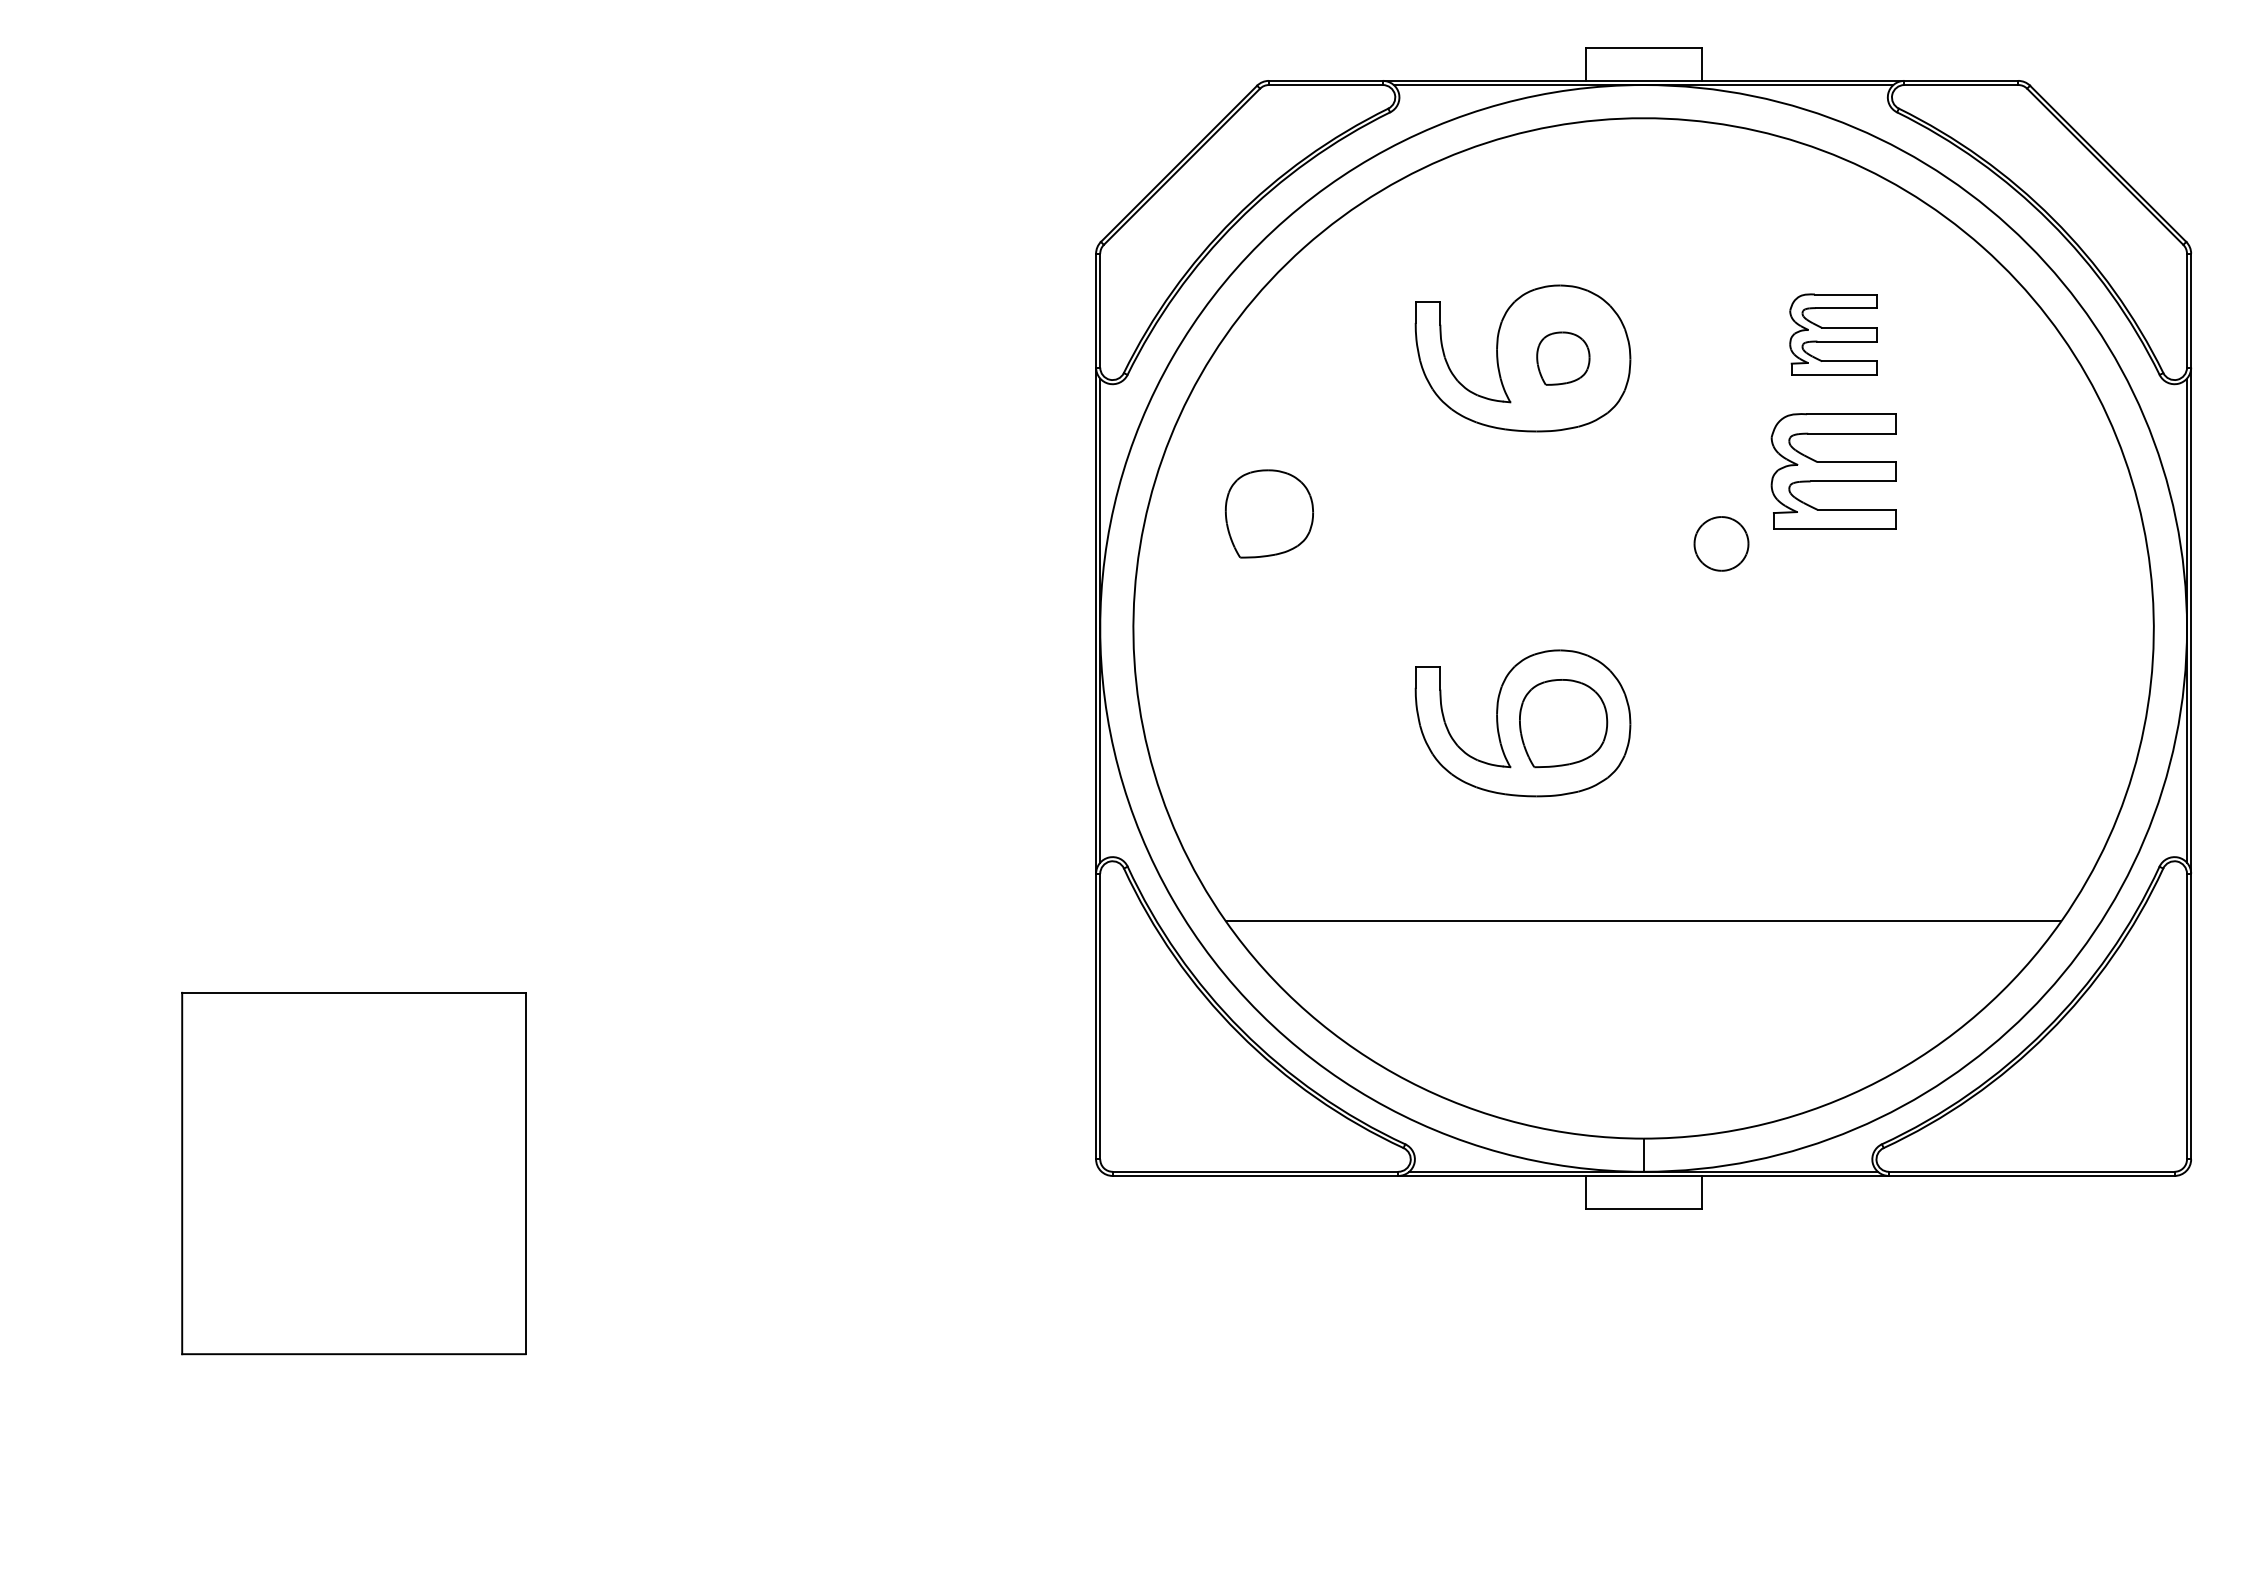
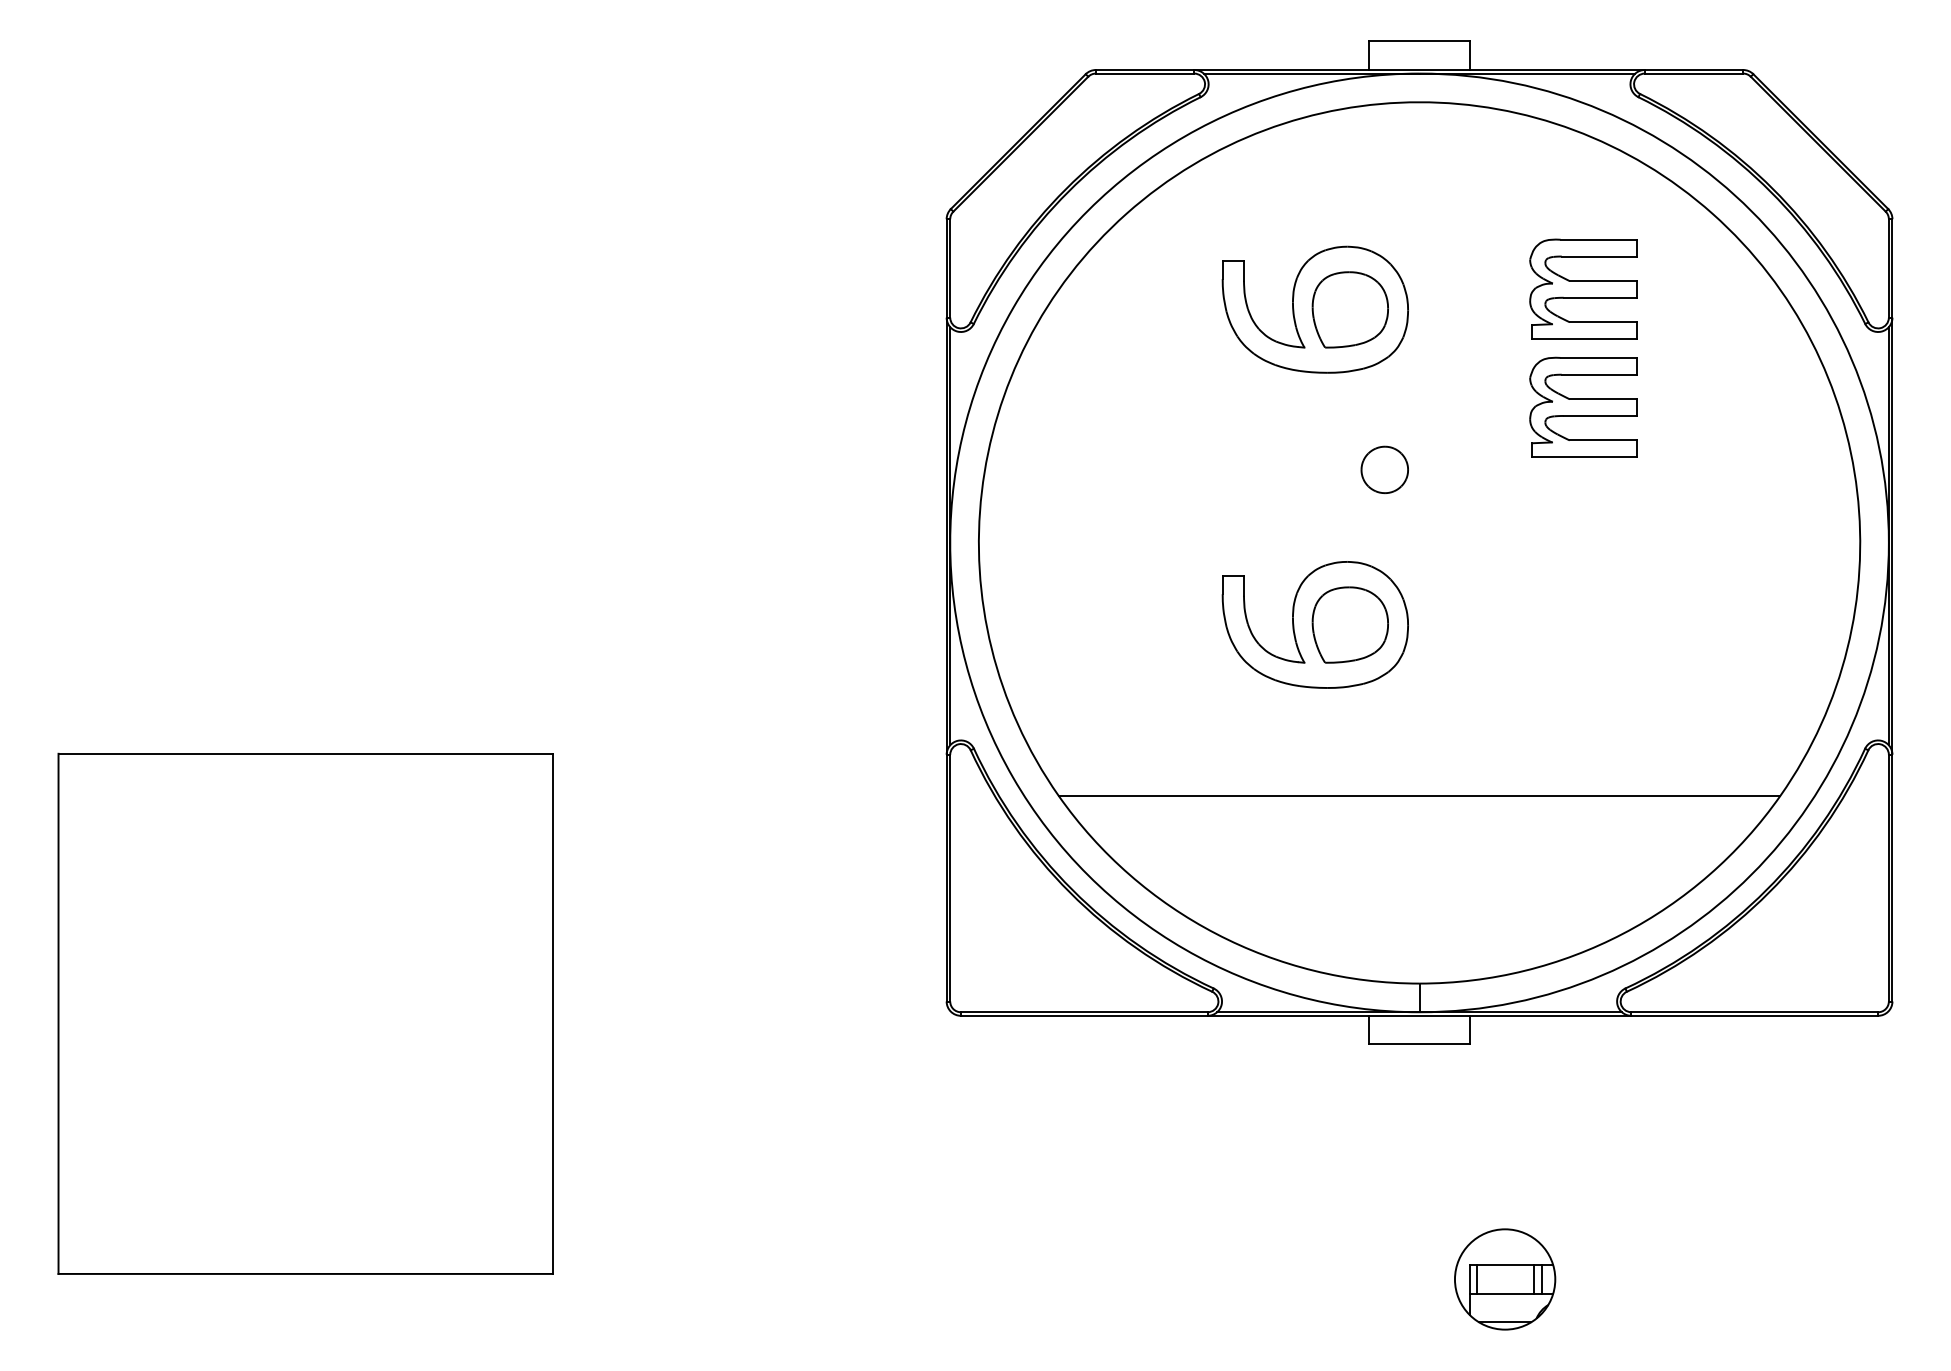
part: (1833, 333) -> (1583, 288), size x1.43
part: (1562, 358) -> (1349, 309), size x1.67
part: (1268, 513) -> (1095, 443), removed
part: (1721, 543) -> (1384, 469), moved
part: (353, 1173) -> (305, 1013), size x1.67
part: (1743, 1481) -> (1505, 1279), added

